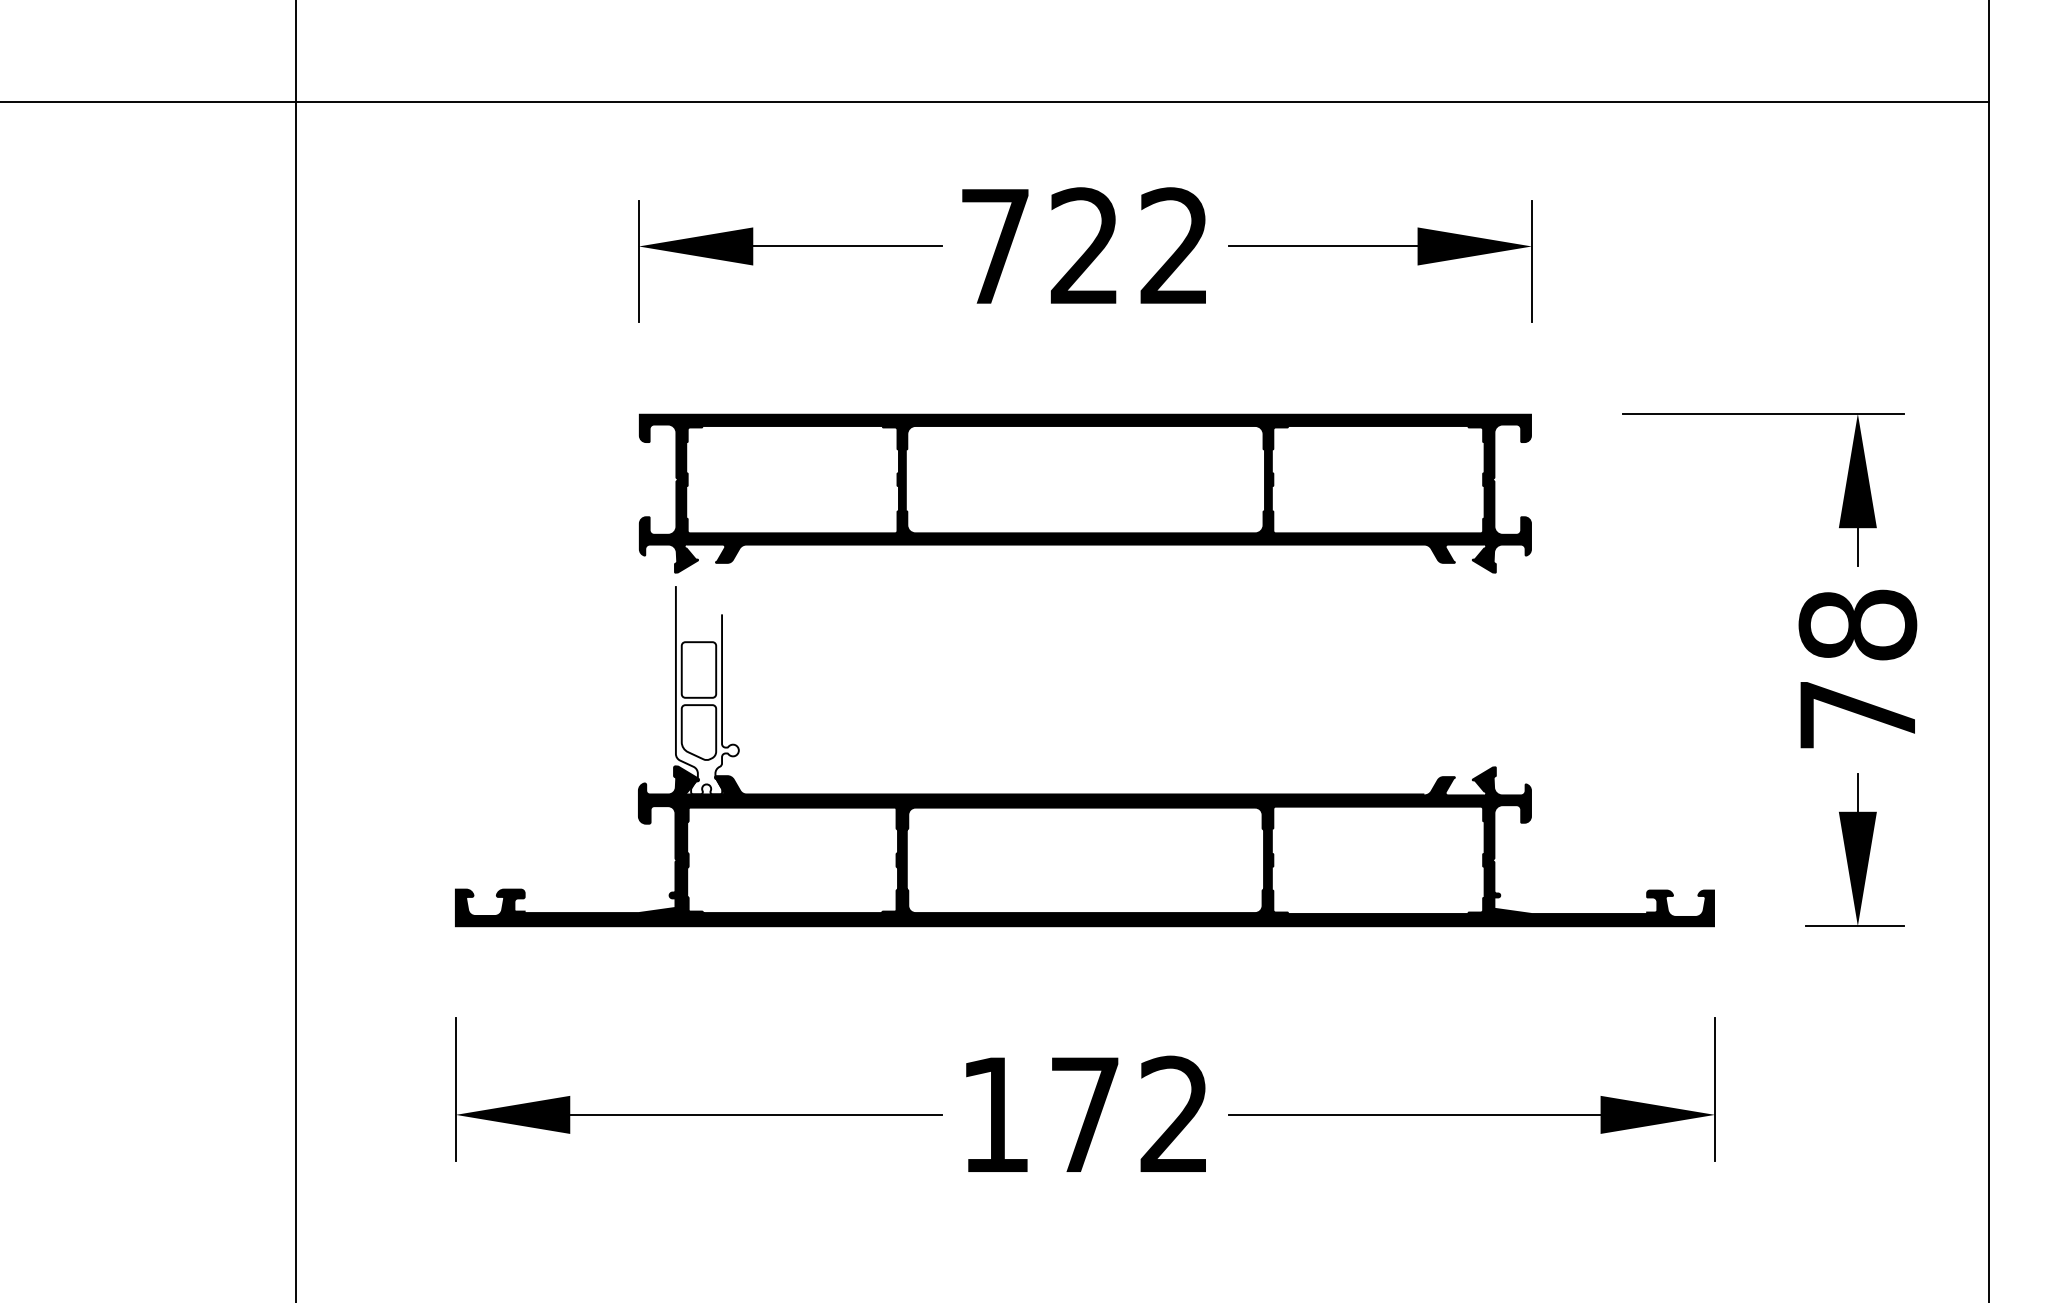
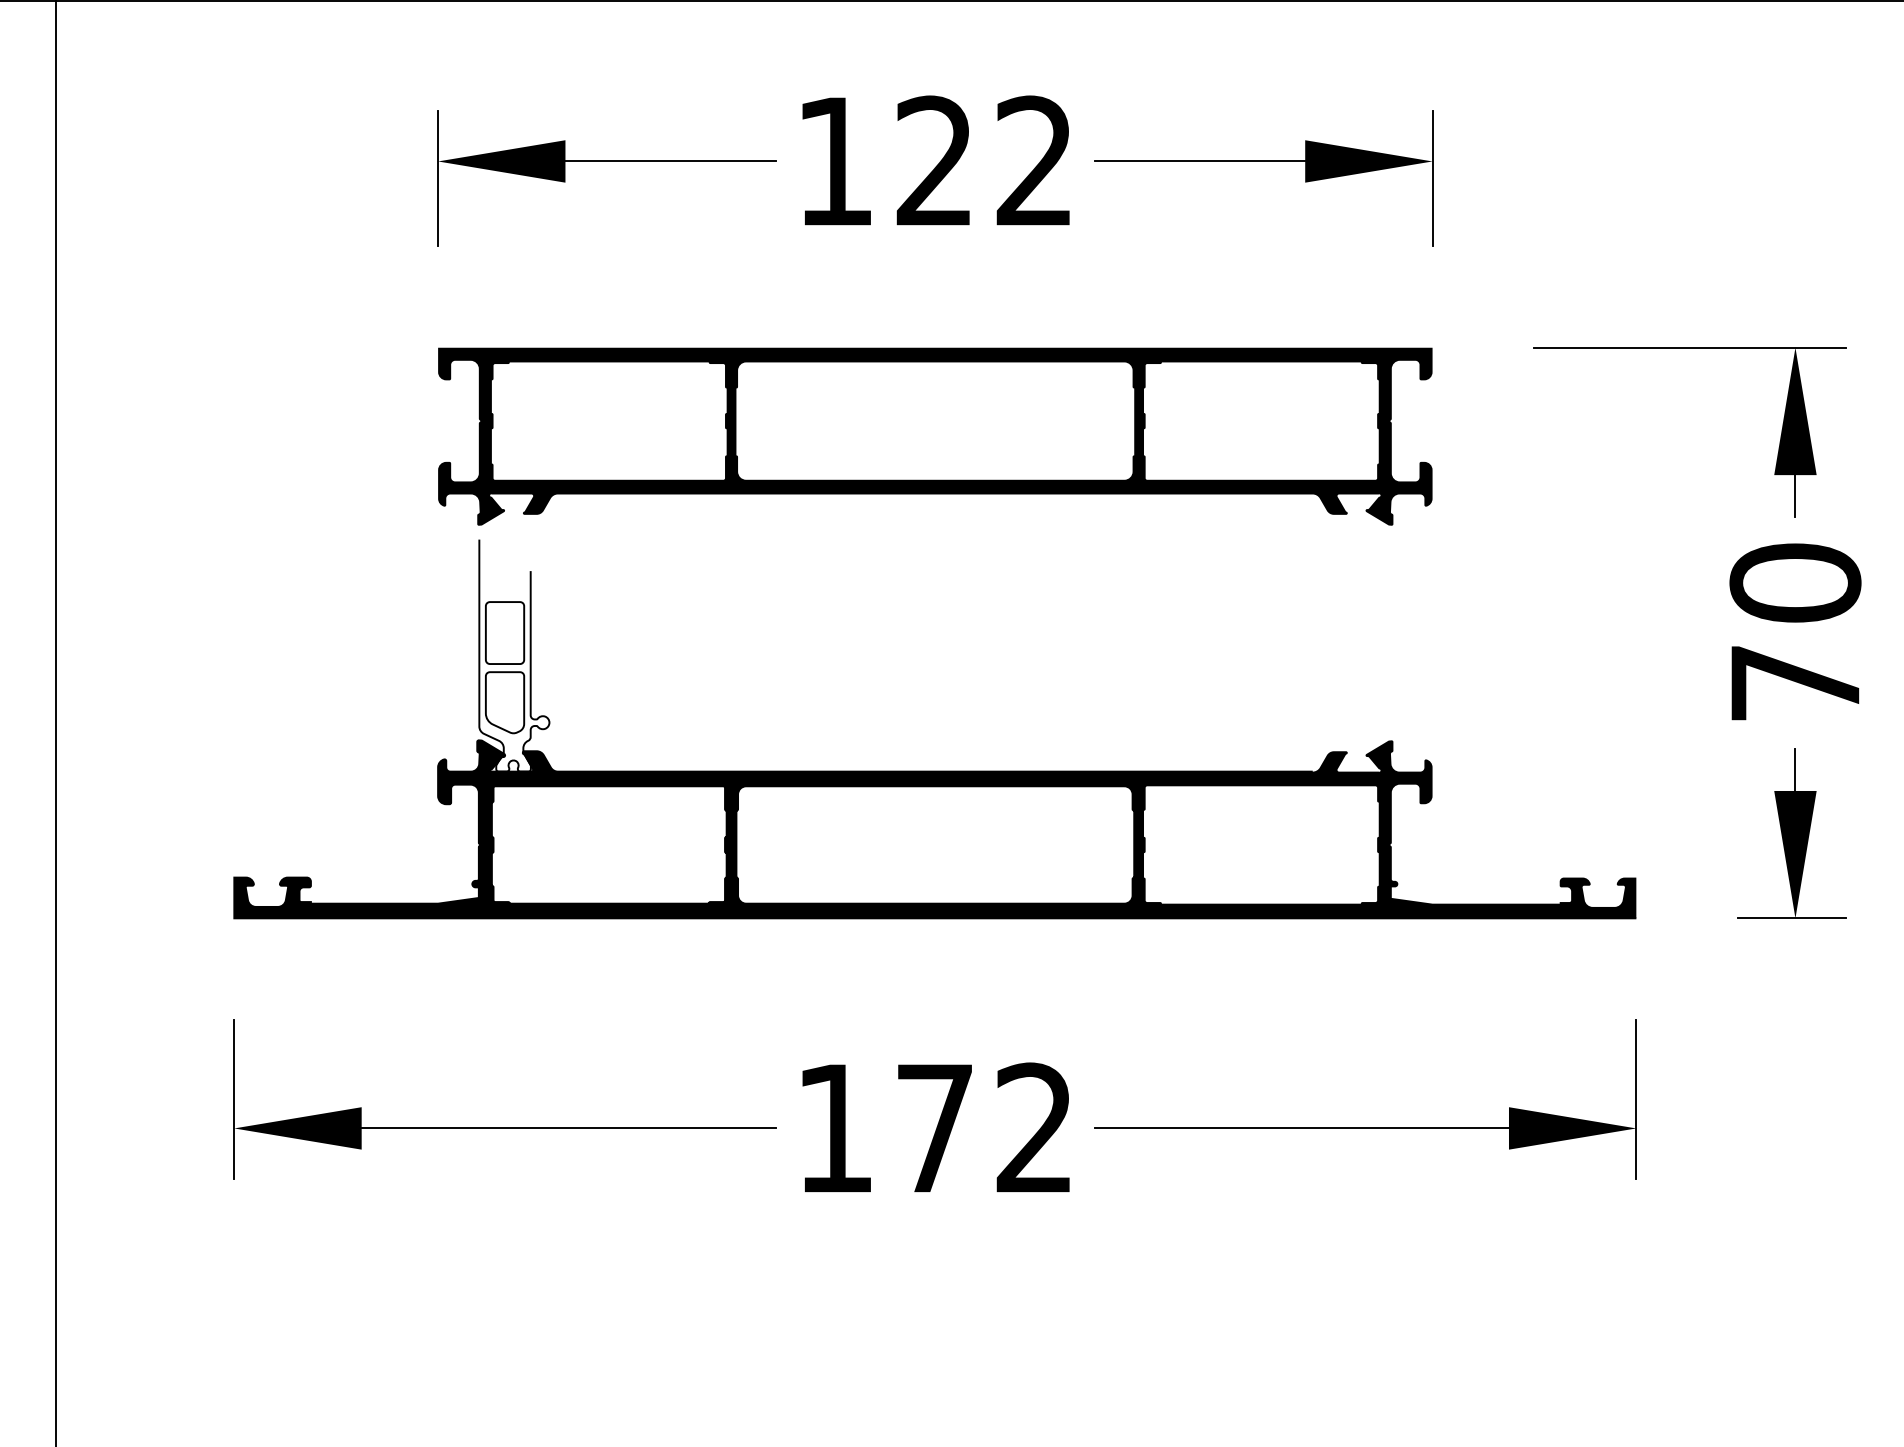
text: (995, 246) -> (835, 161), 722 -> 122
text: (1857, 624) -> (1795, 582), 78 -> 70

